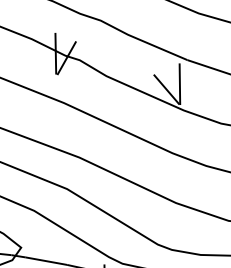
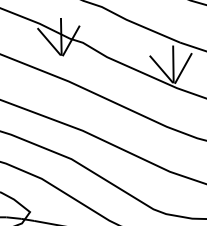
line: (42, 58) -> (49, 41), added
line: (190, 88) -> (182, 68), added

